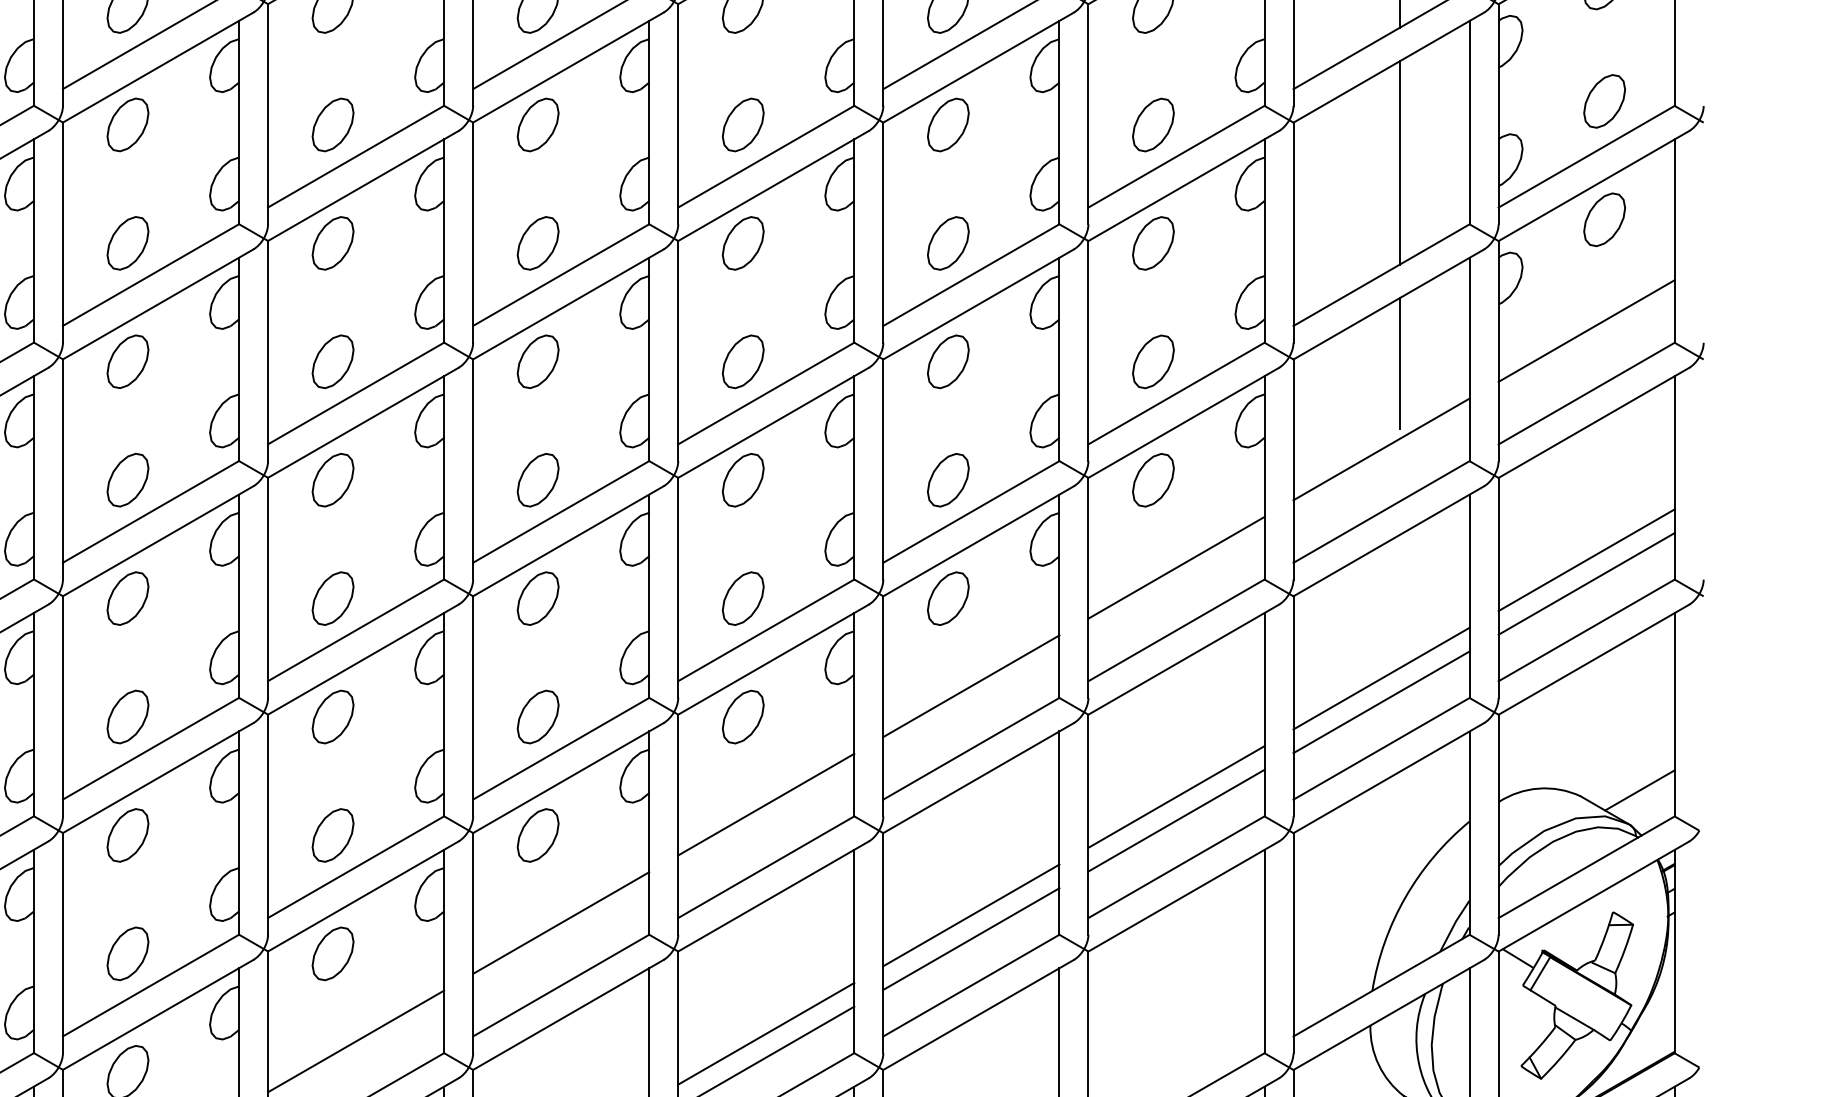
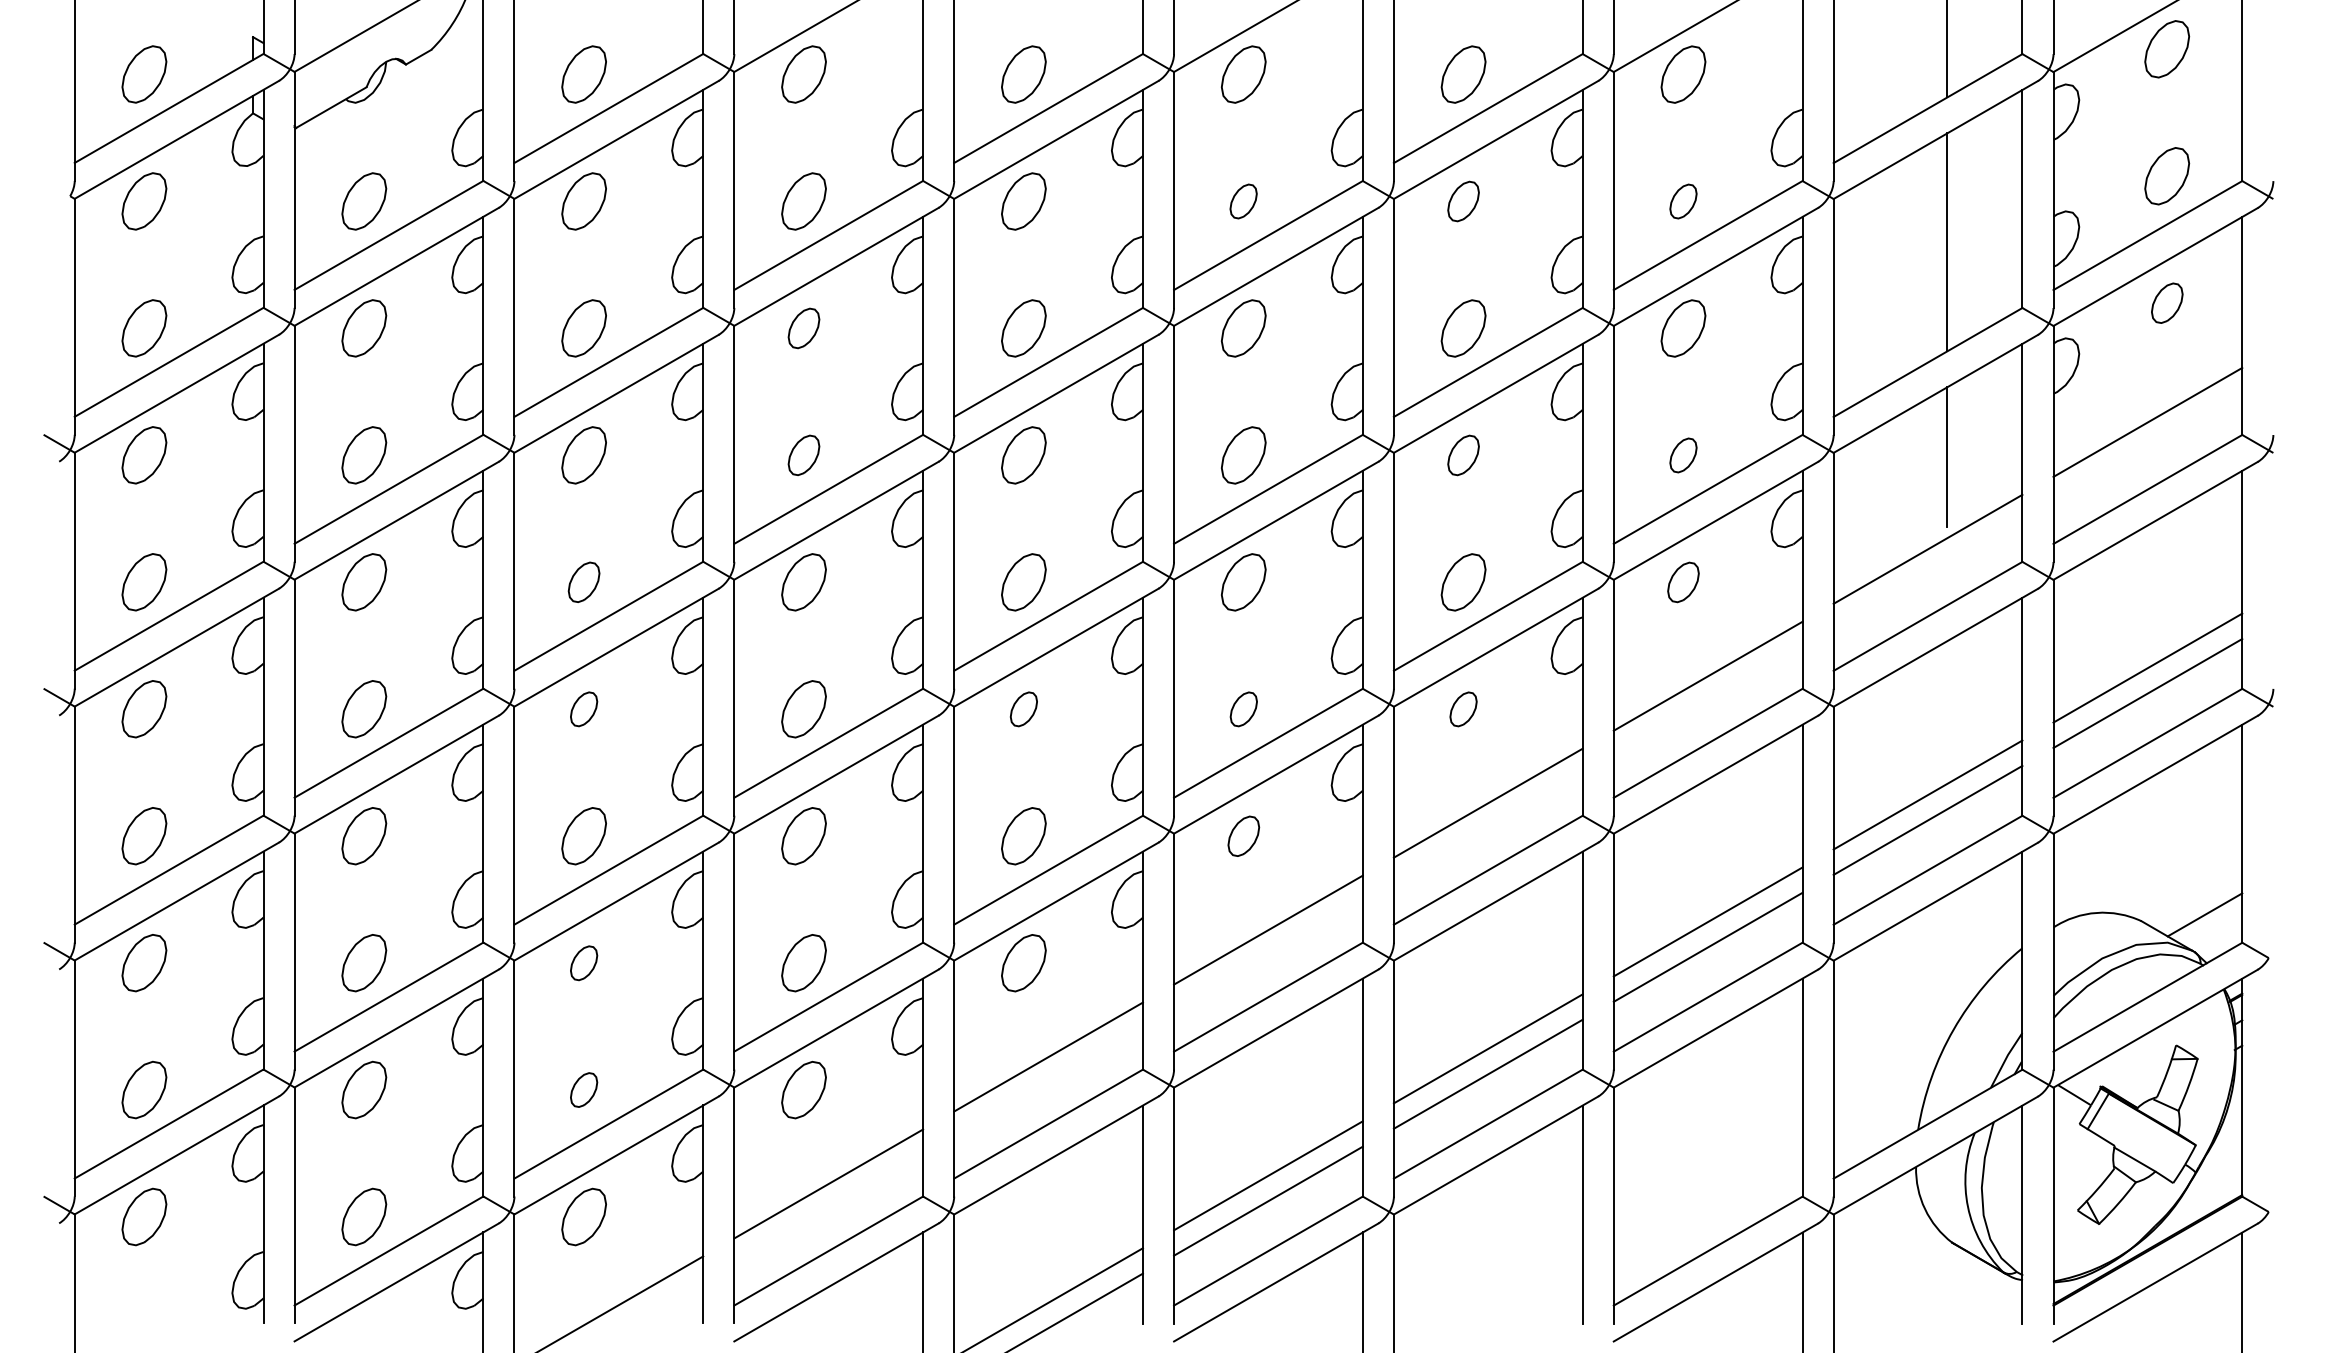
part: (743, 124) -> (1243, 201), size x0.6
part: (948, 124) -> (1463, 201), size x0.7
part: (1153, 124) -> (1683, 201), size x0.6
part: (1604, 220) -> (2167, 303), size x0.7
part: (332, 243) -> (803, 328), size x0.7
part: (332, 361) -> (803, 455), size x0.7
part: (948, 361) -> (1463, 455), size x0.7
part: (1153, 361) -> (1683, 455), size x0.6
part: (127, 480) -> (583, 582), size x0.7
part: (1153, 480) -> (1683, 582), size x0.7
part: (127, 598) -> (583, 709), size x0.6
part: (537, 598) -> (1023, 709), size x0.6
part: (743, 598) -> (1243, 709), size x0.6
part: (948, 598) -> (1463, 709), size x0.6
part: (743, 717) -> (1243, 836), size x0.7
part: (127, 835) -> (583, 963), size x0.6
part: (127, 953) -> (583, 1089), size x0.6

